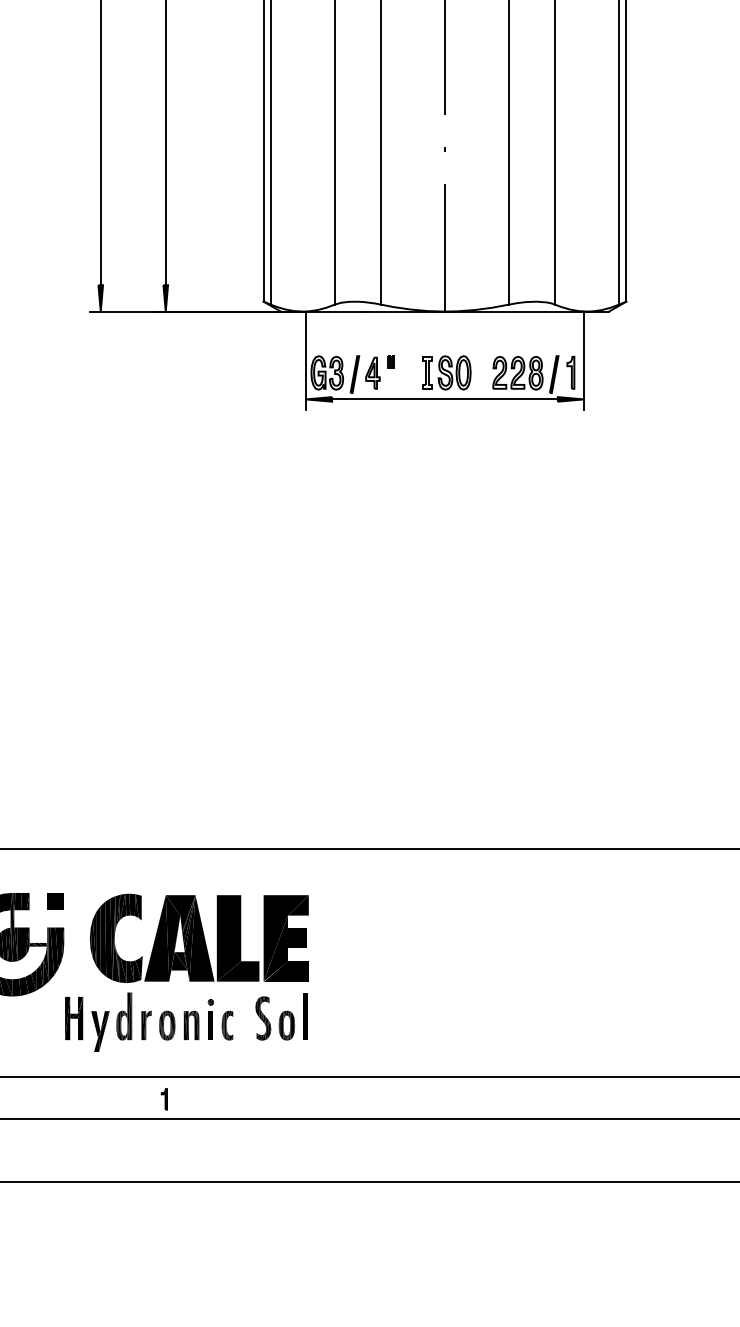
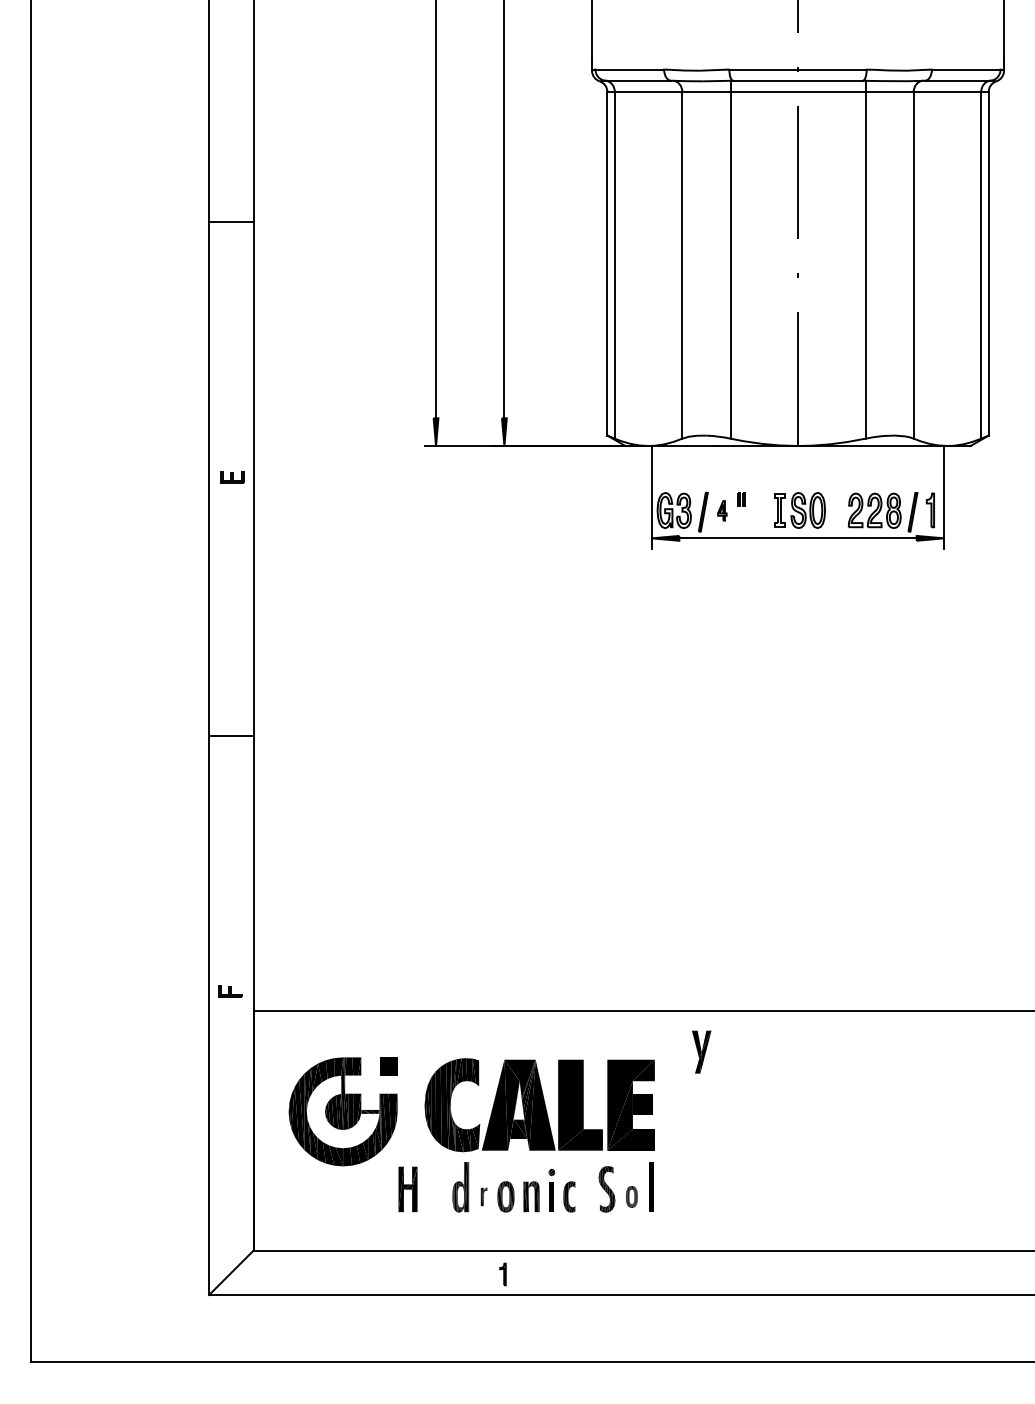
part: (373, 372) -> (722, 510), size x0.6
part: (145, 1025) -> (483, 1196), size x0.6
part: (286, 1025) -> (631, 1196), size x0.7
part: (100, 1030) -> (701, 1051), moved

